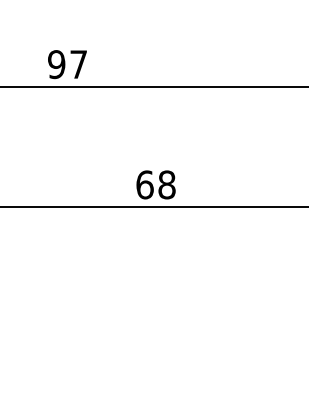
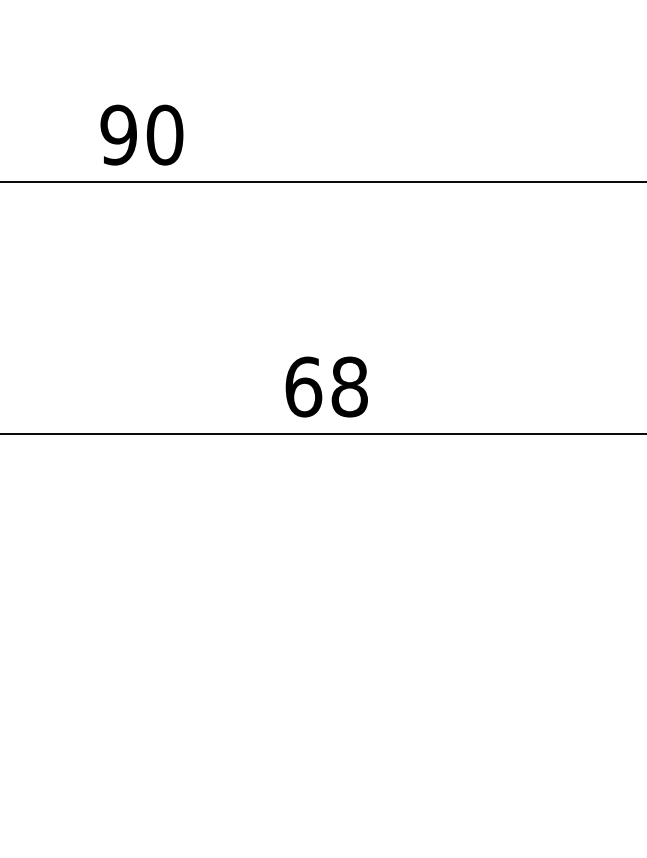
text: (78, 64) -> (164, 134), 97 -> 90

